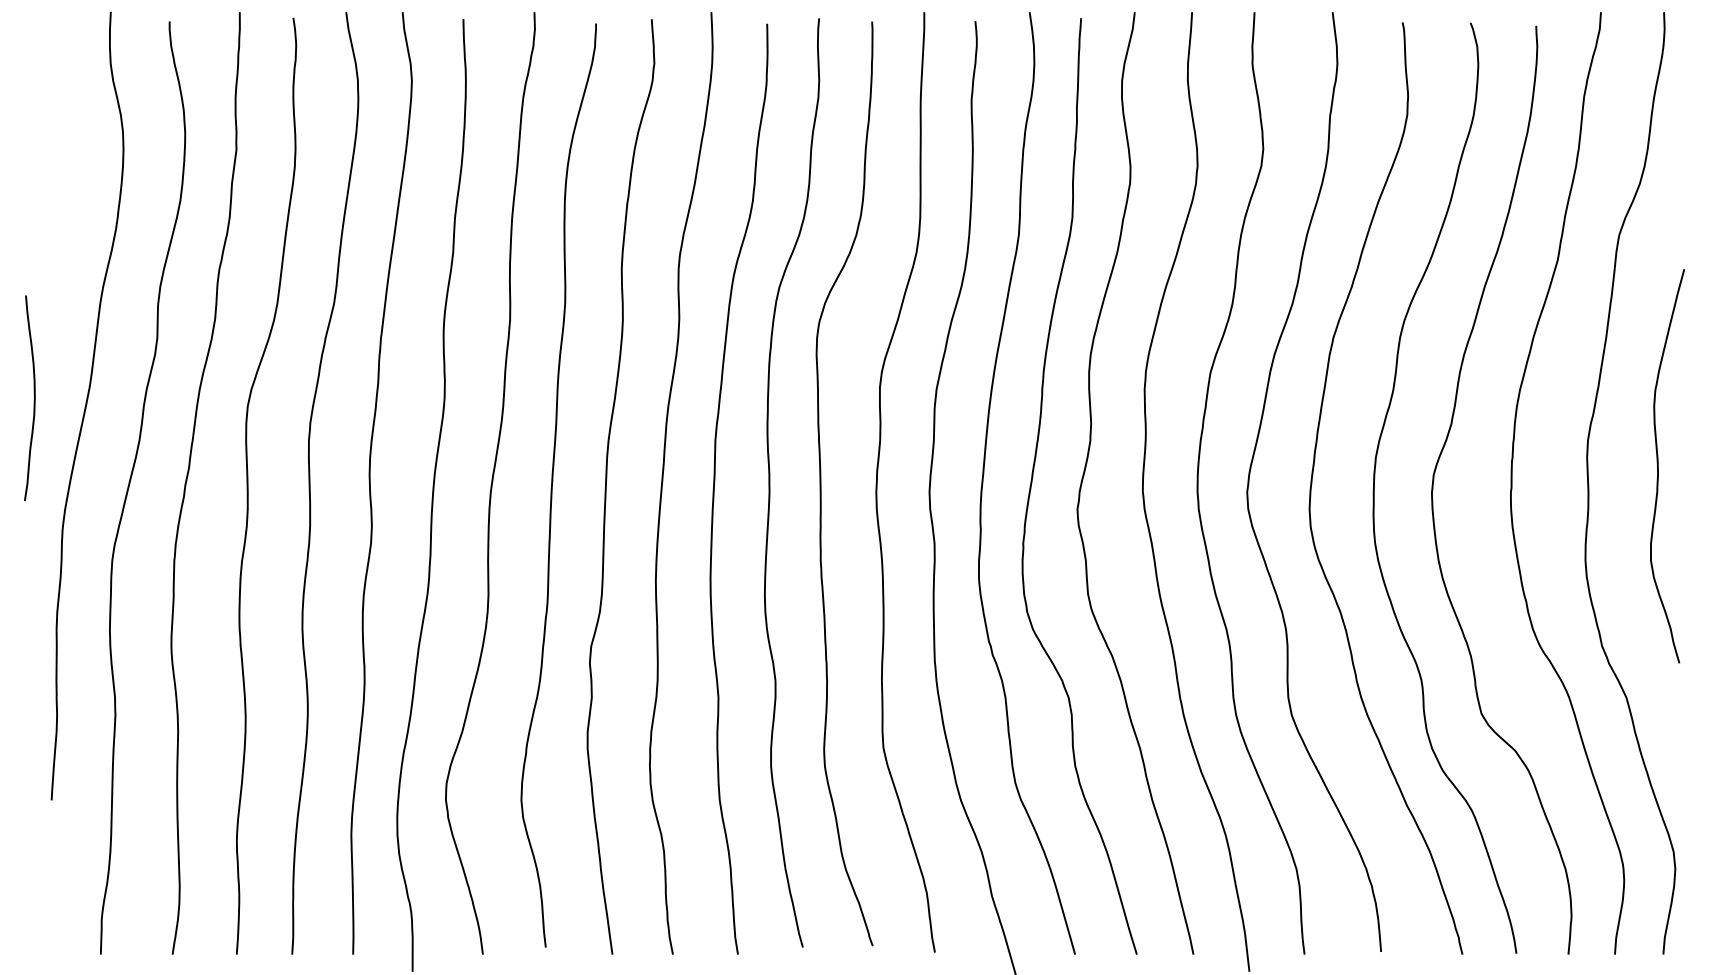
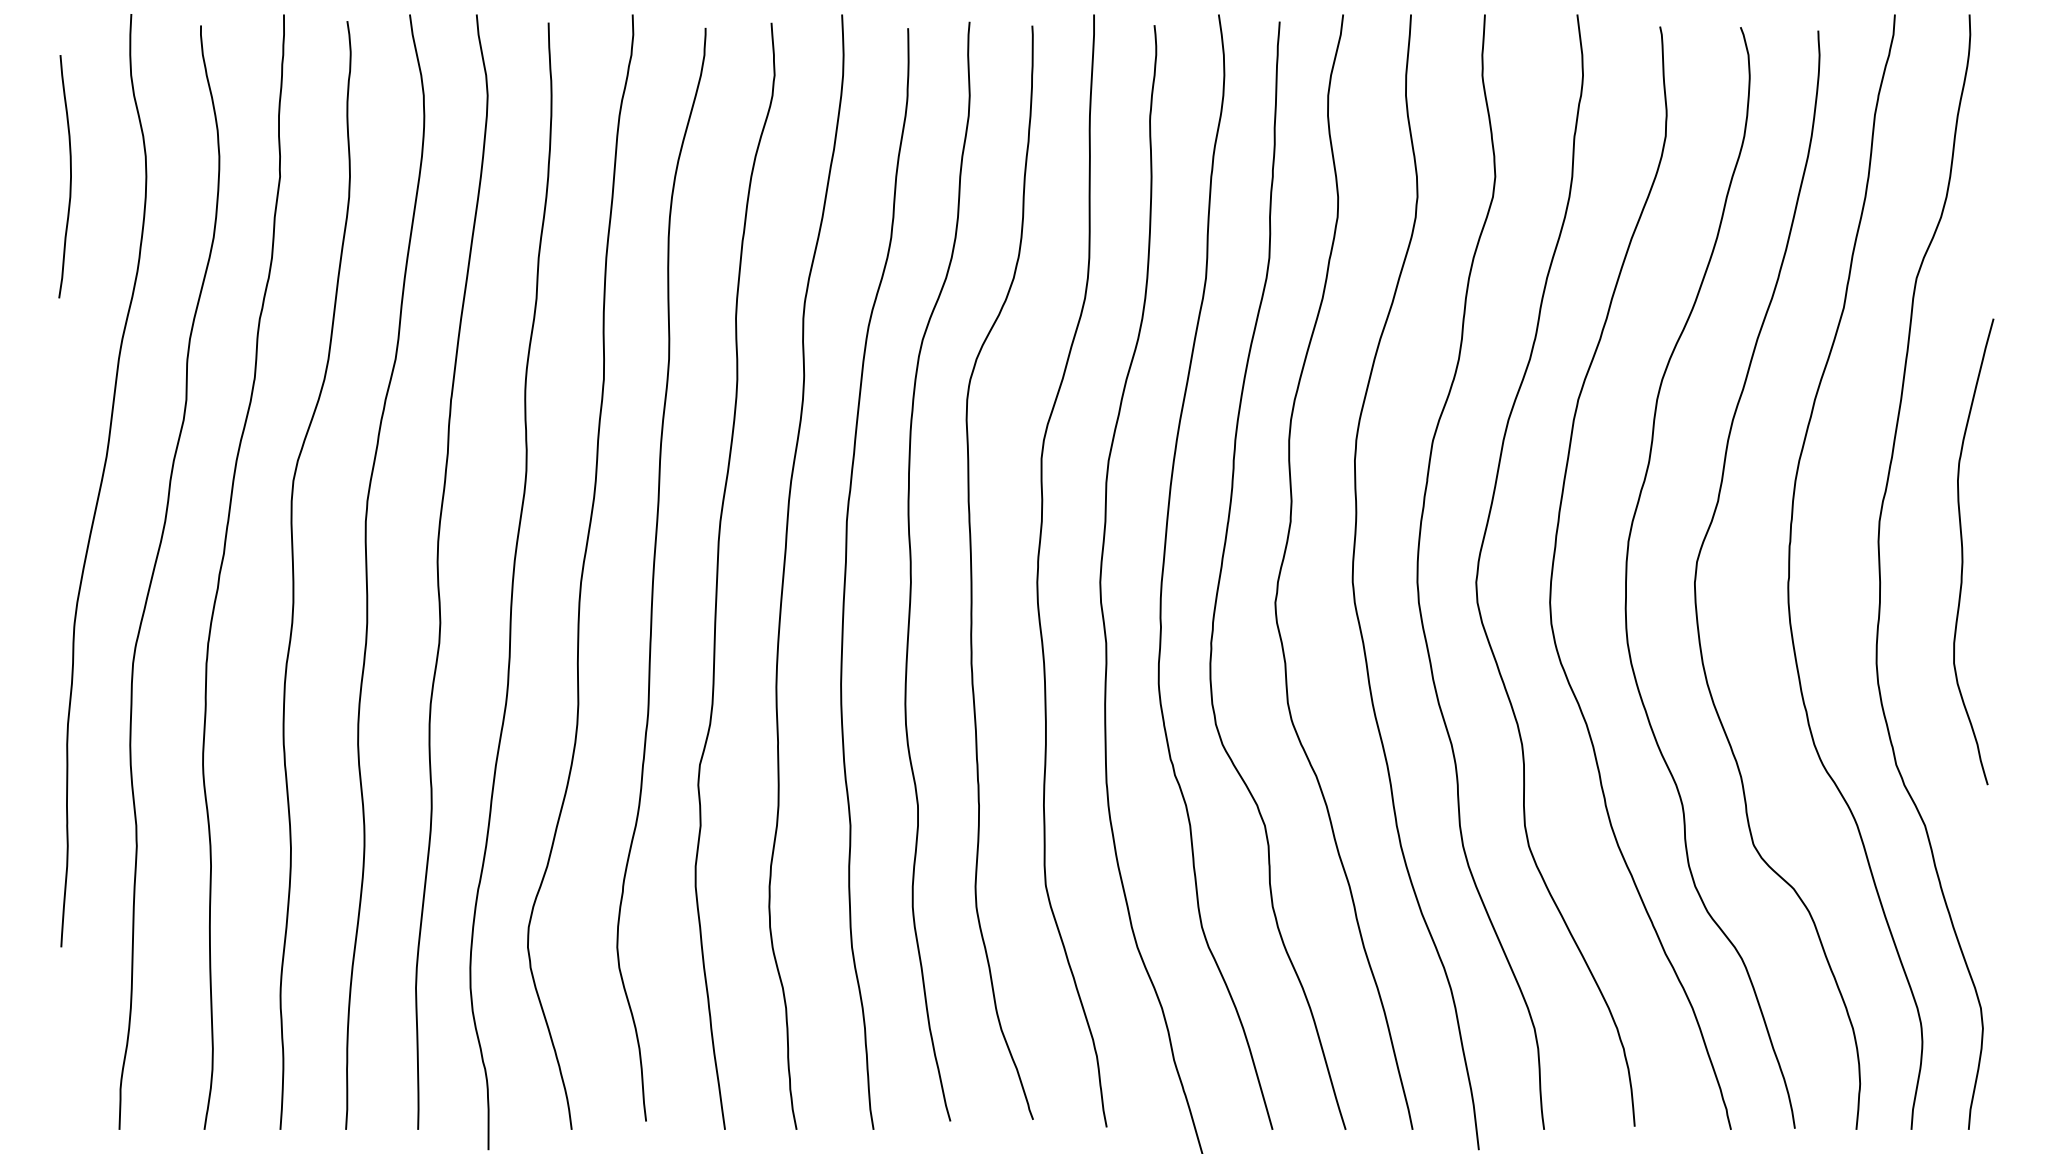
curve: (33, 399) -> (69, 178), moved

